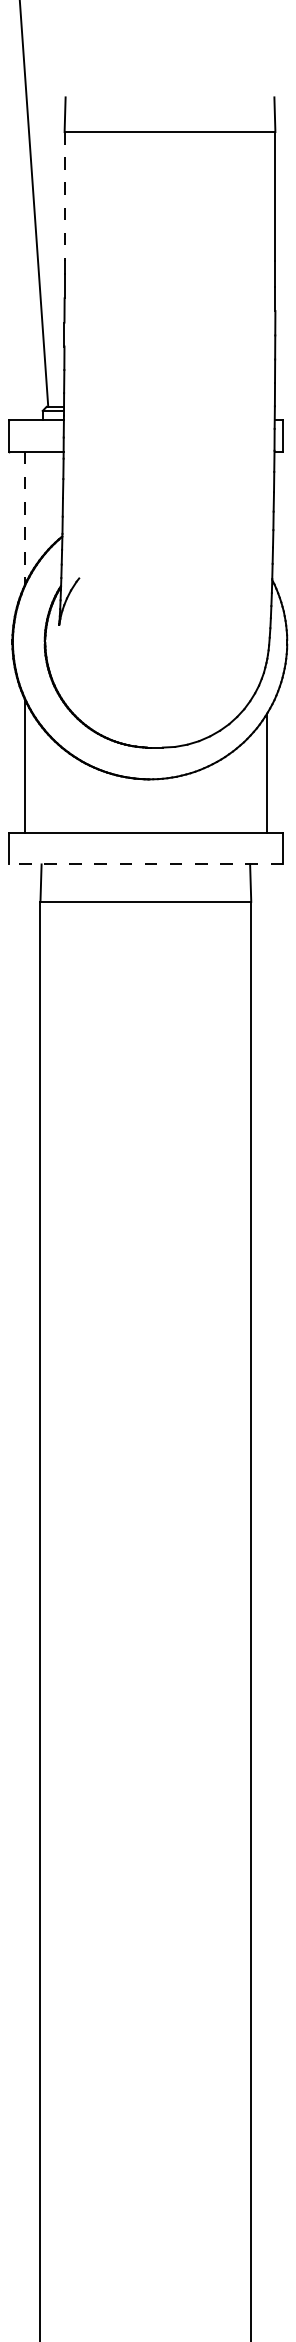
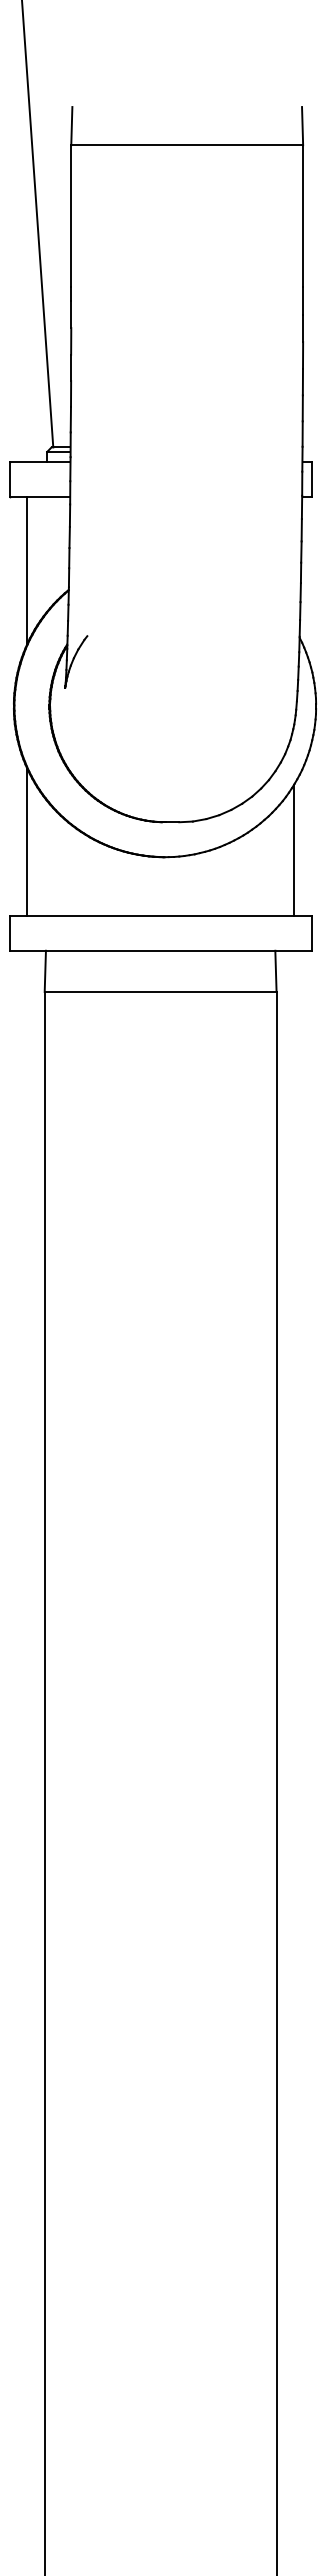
line: (64, 196) -> (71, 216), dashed -> solid
line: (24, 518) -> (27, 570), dashed -> solid
line: (145, 864) -> (160, 950), dashed -> solid

